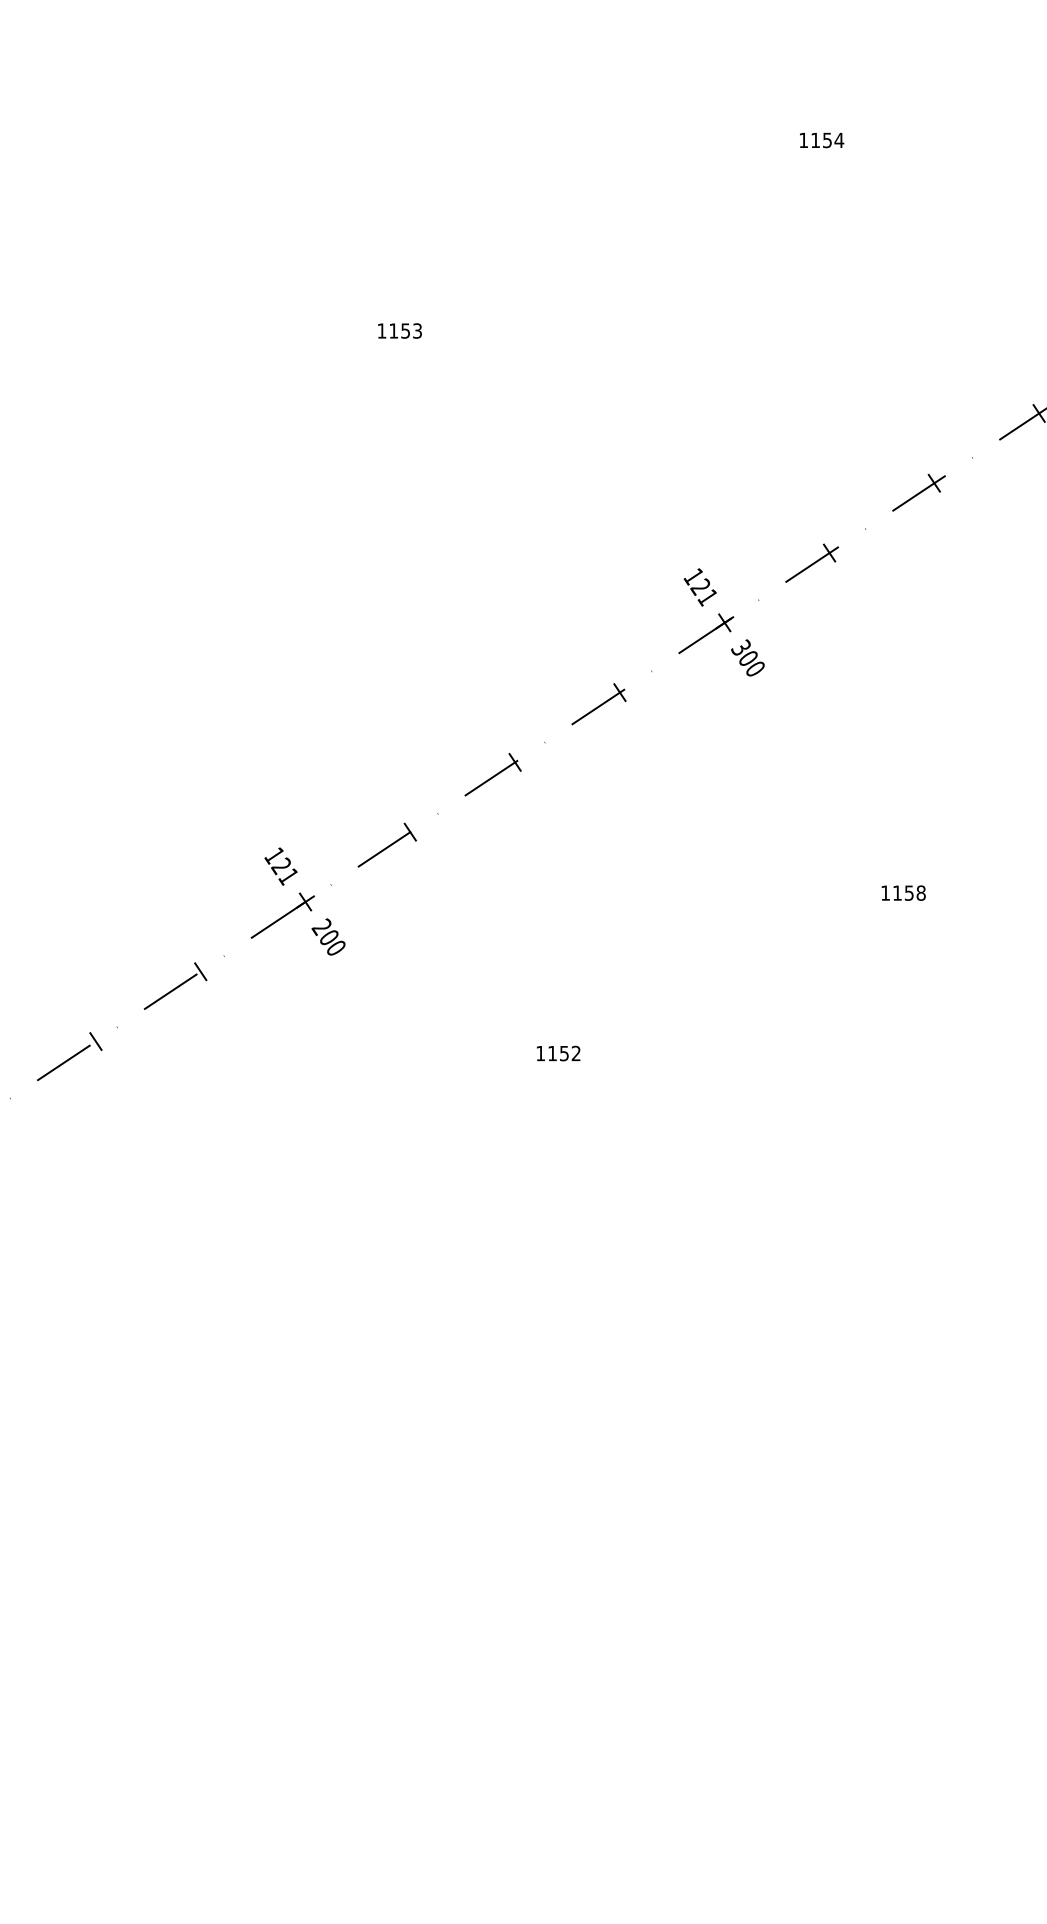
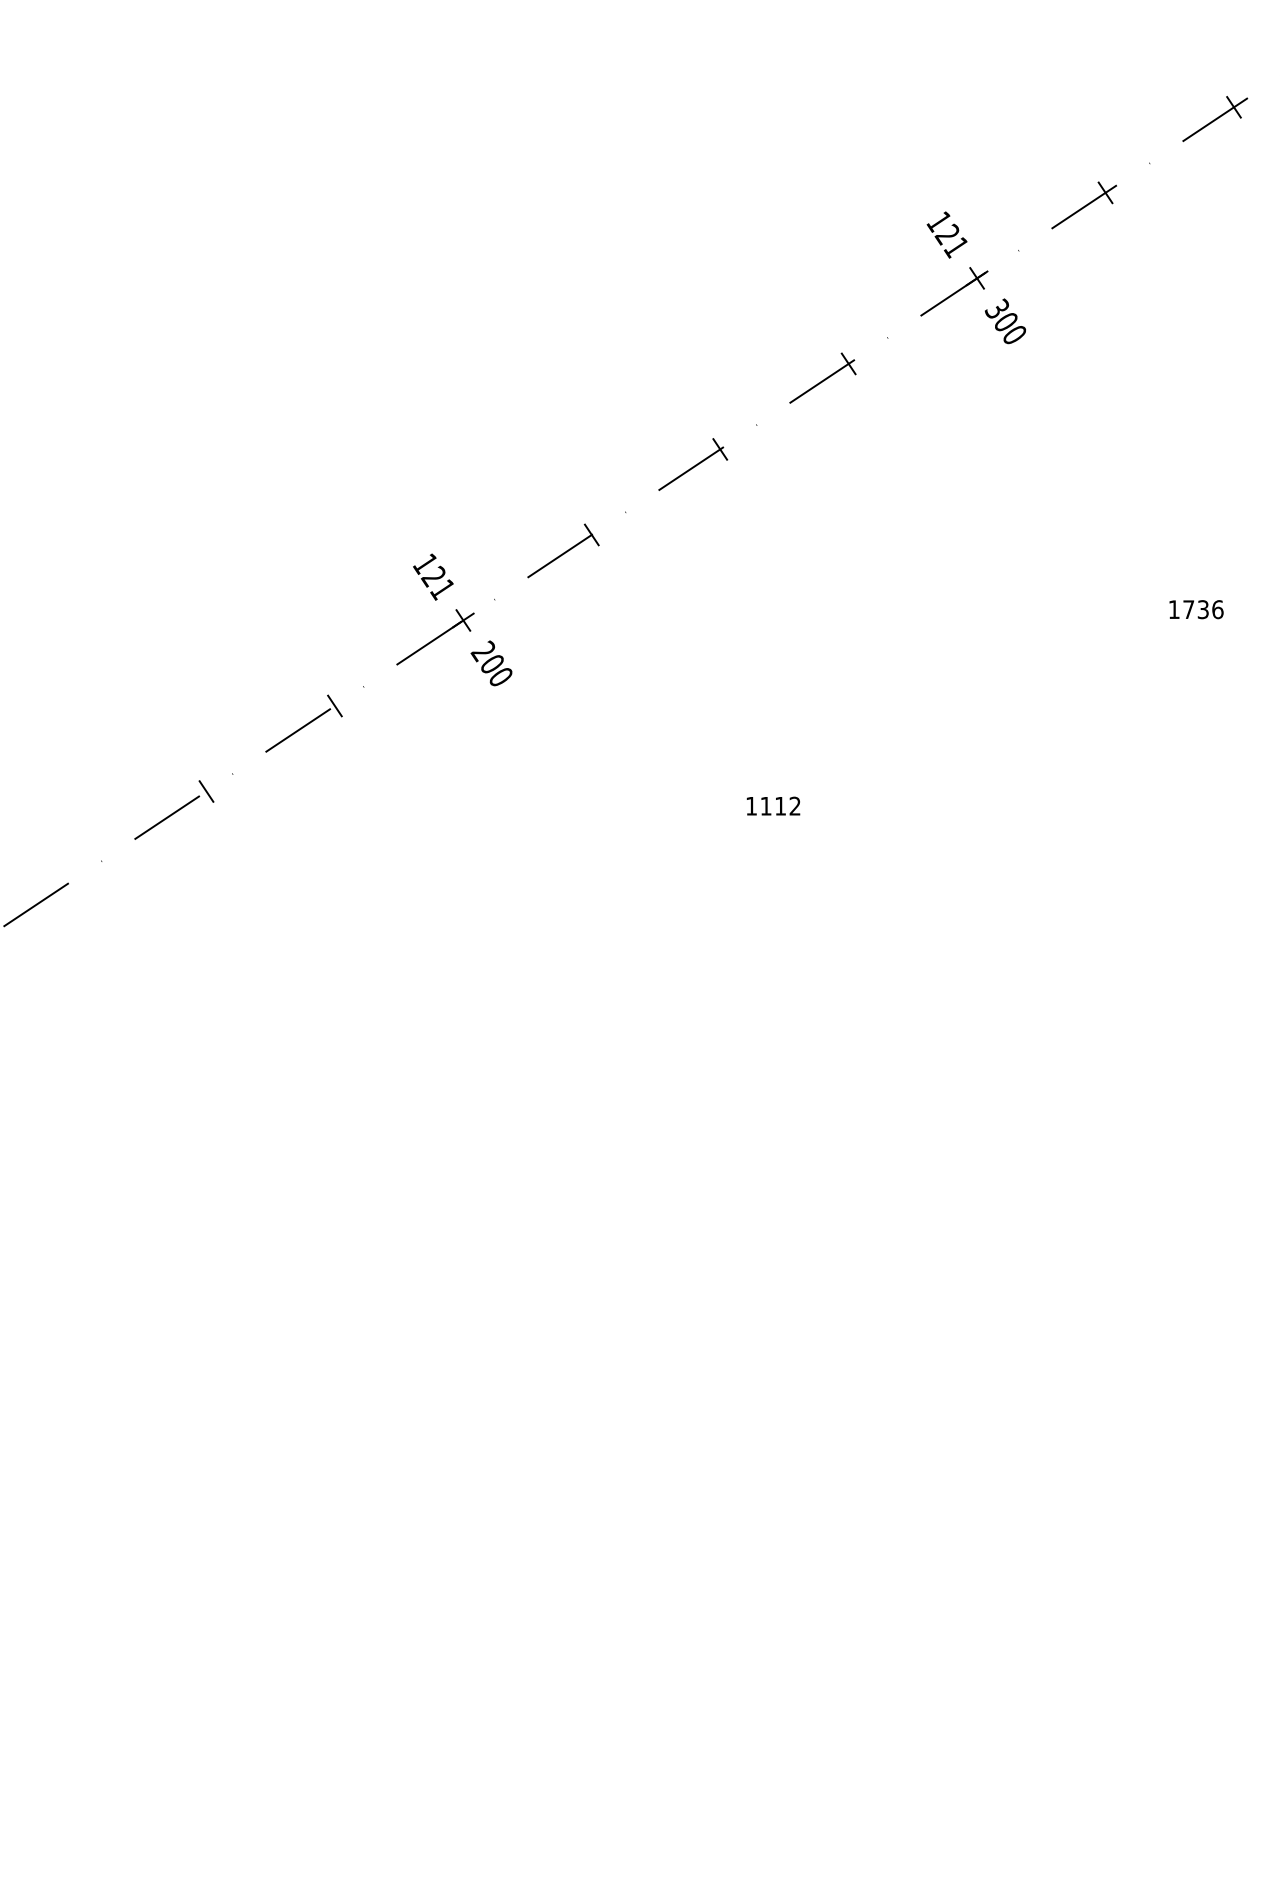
text: (909, 892) -> (1203, 608), 1158 -> 1736
text: (564, 1053) -> (780, 806), 1152 -> 1112

